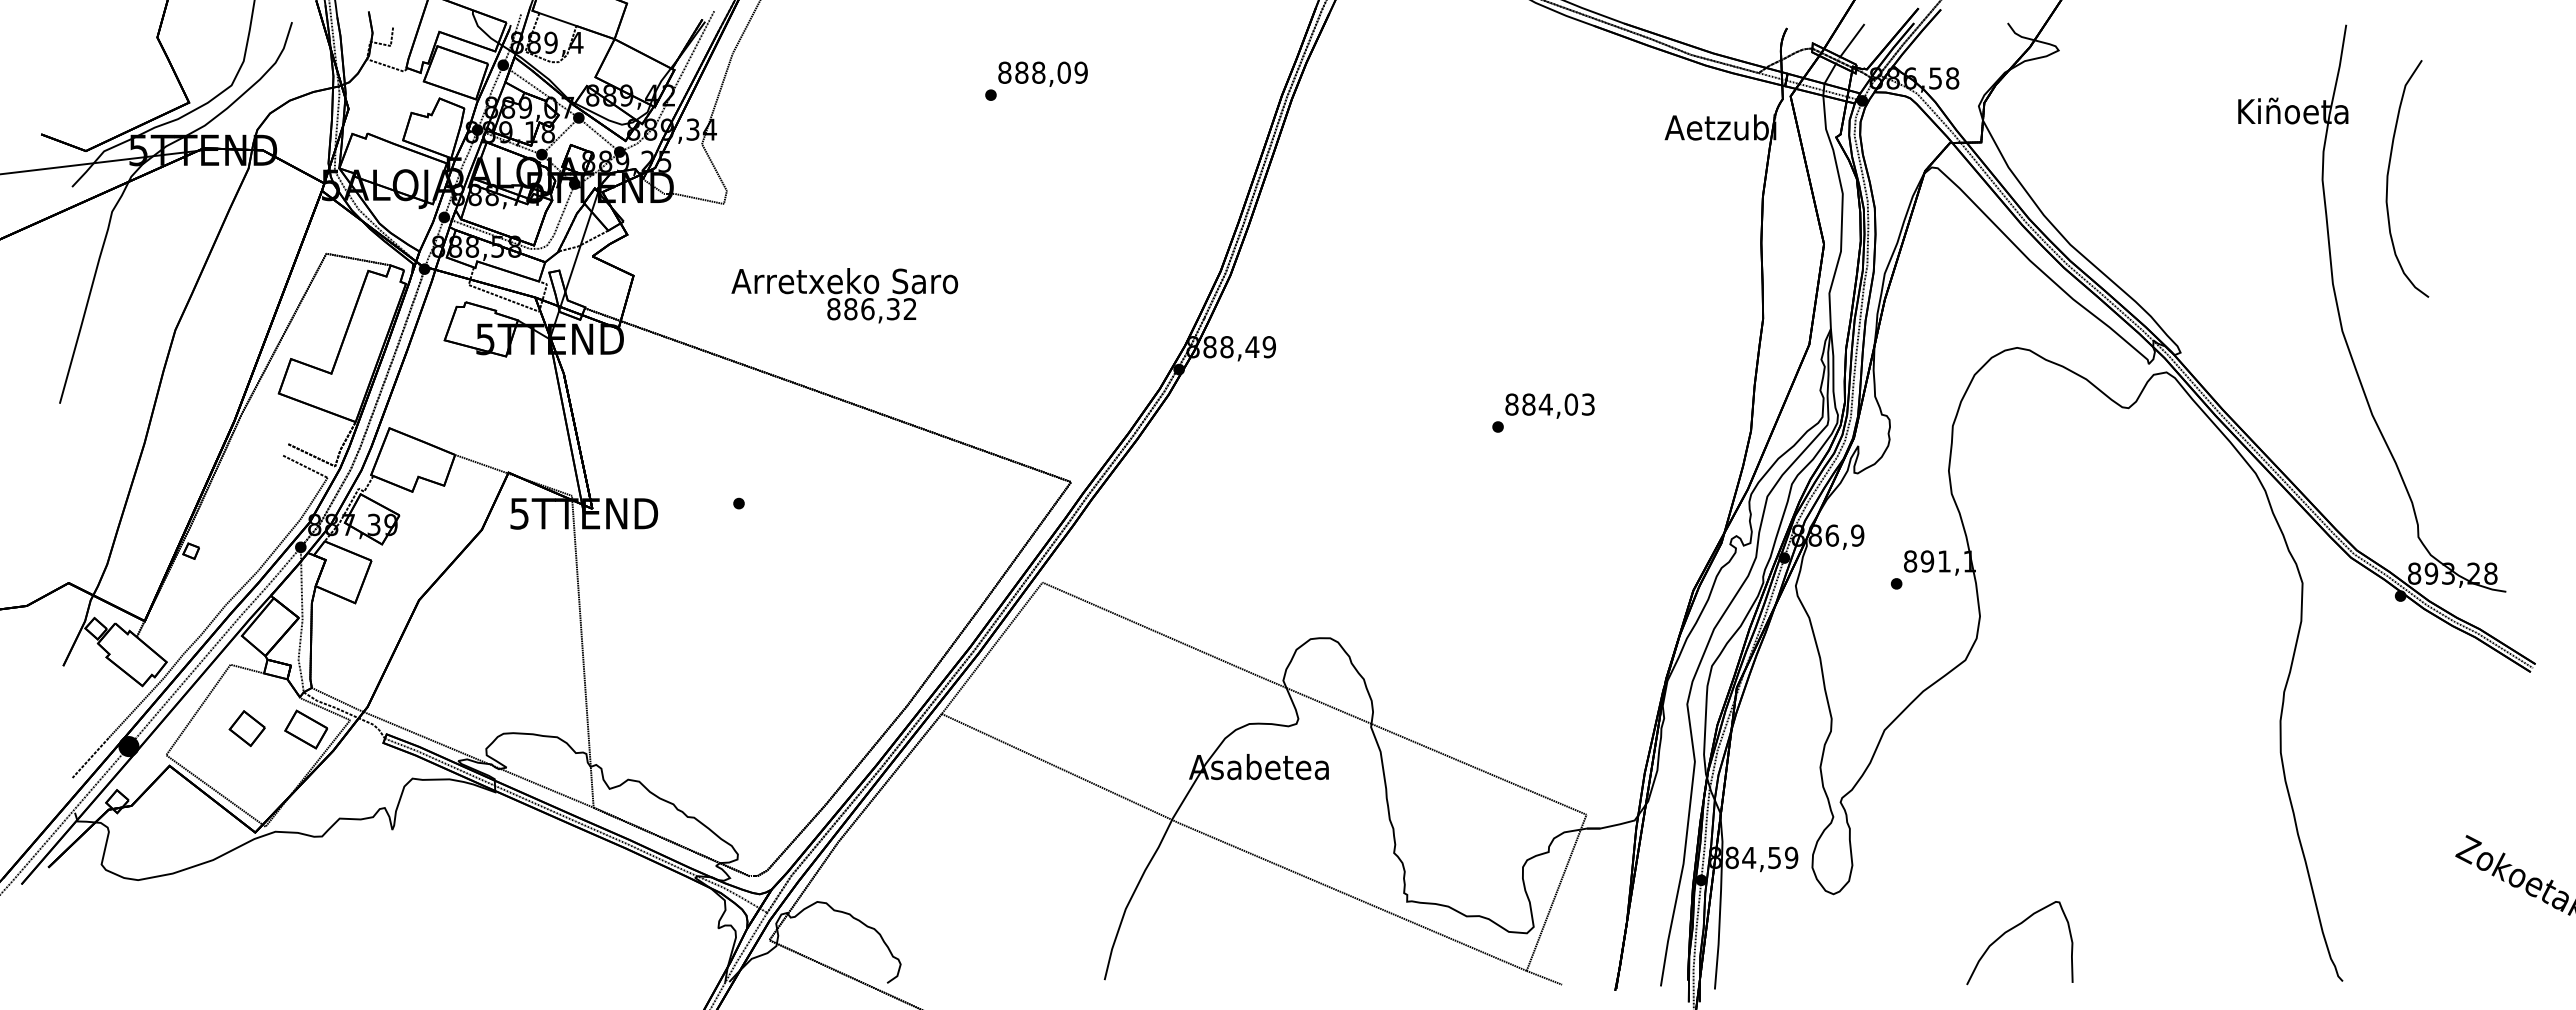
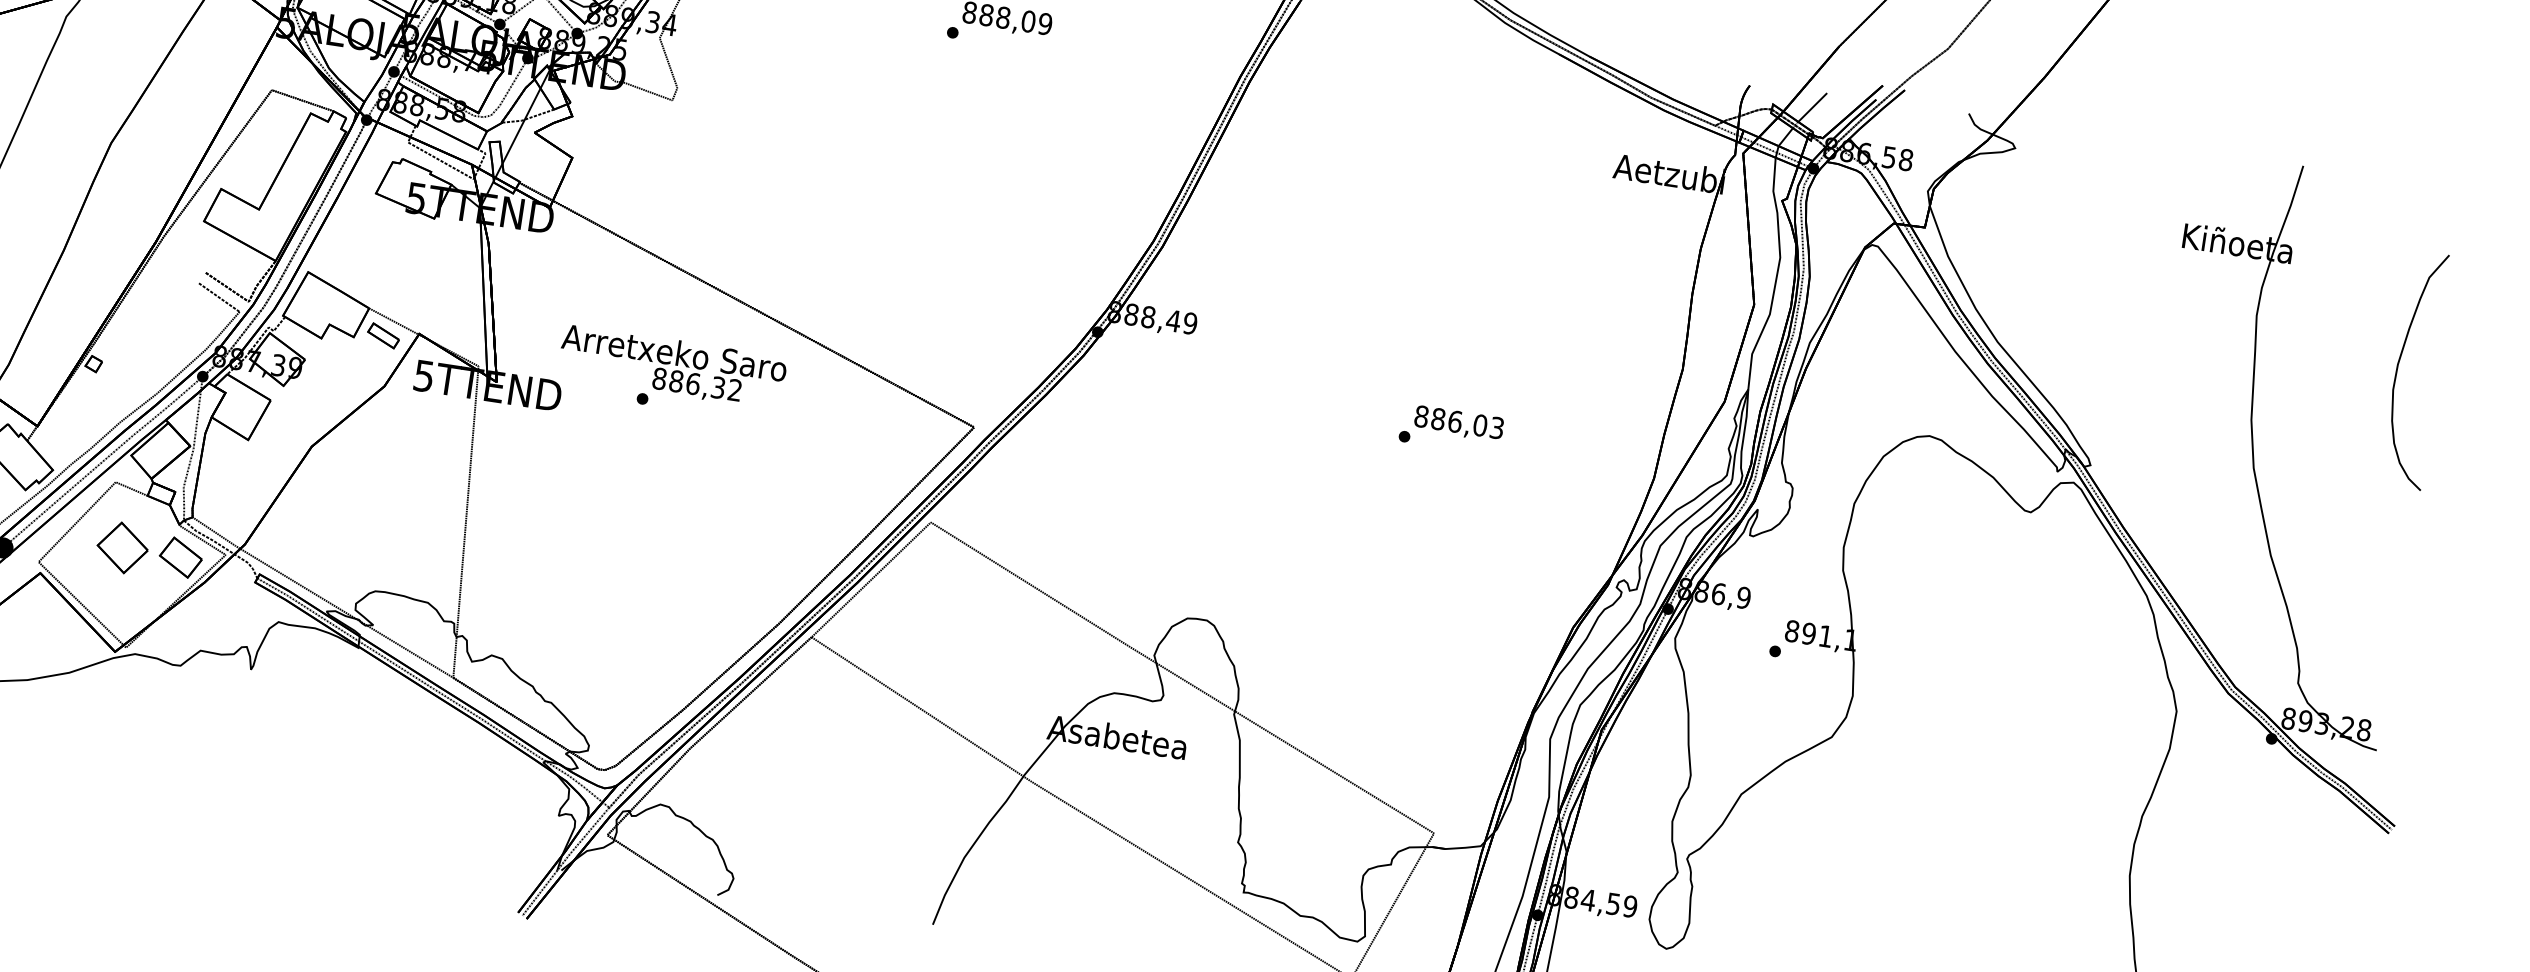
part: (2388, 178) -> (2398, 367), moved
text: (844, 295) -> (672, 366), moved
text: (1545, 404) -> (1454, 421), 884,03 -> 886,03
part: (473, 479) -> (383, 335), added
part: (247, 728) -> (122, 547), size x1.43

